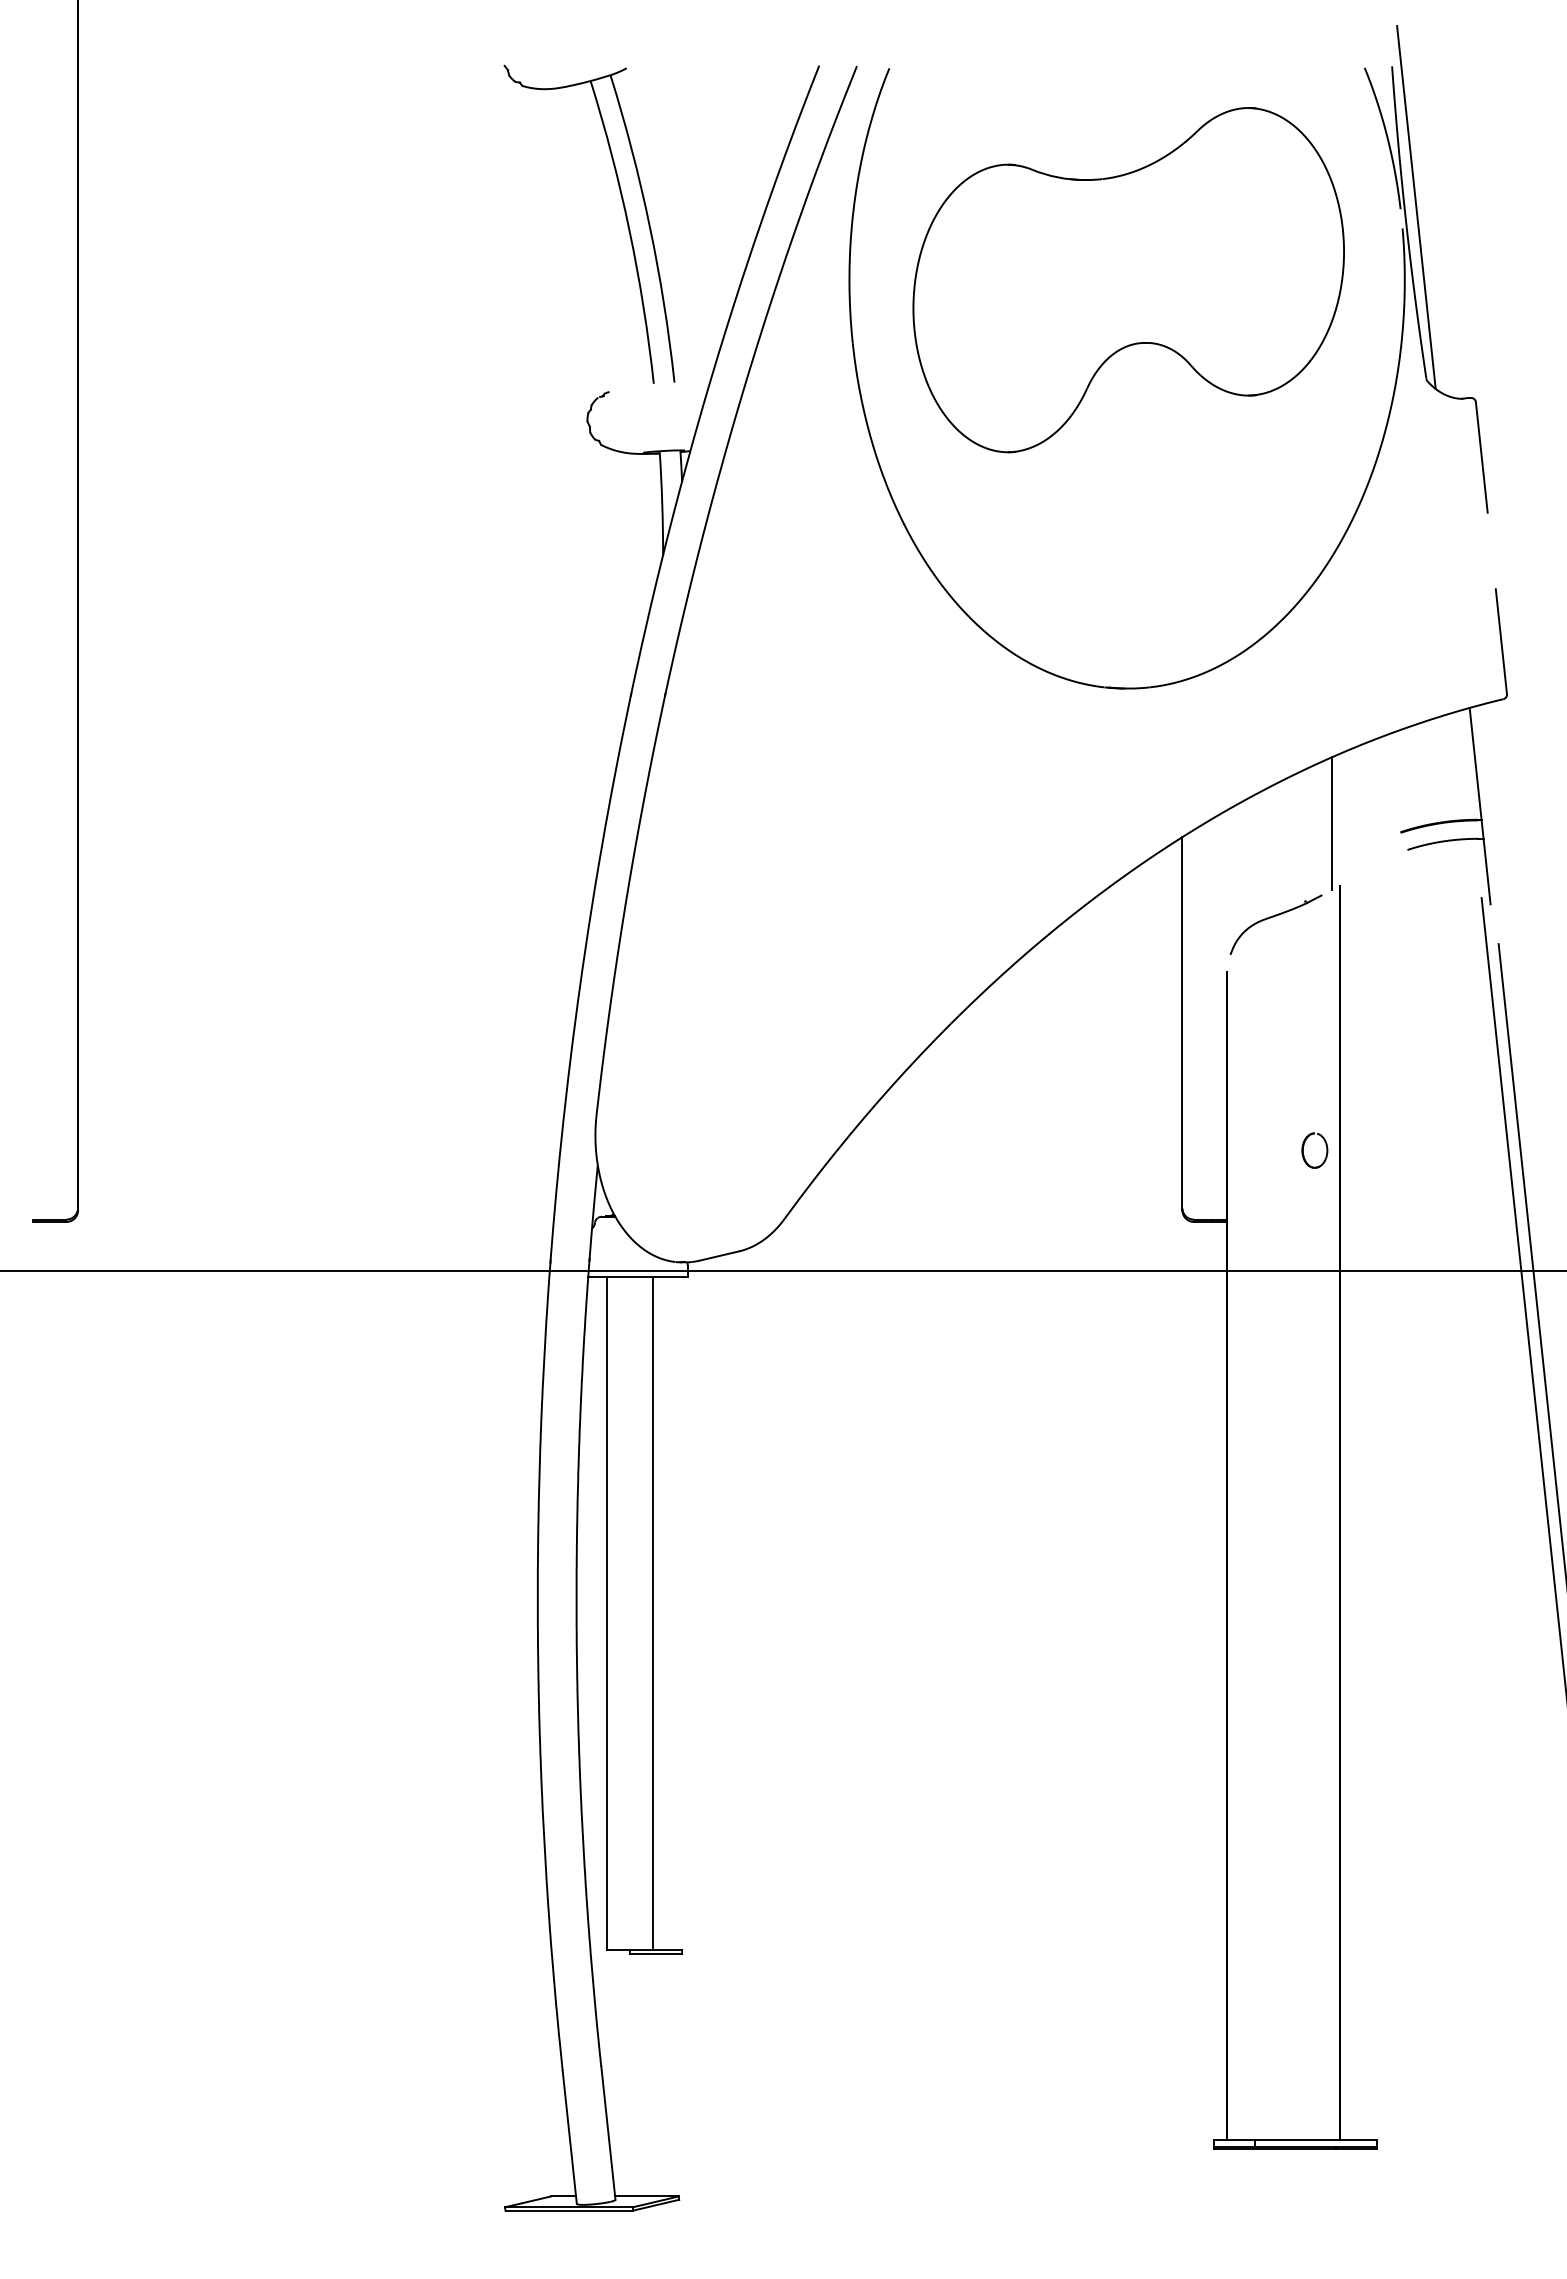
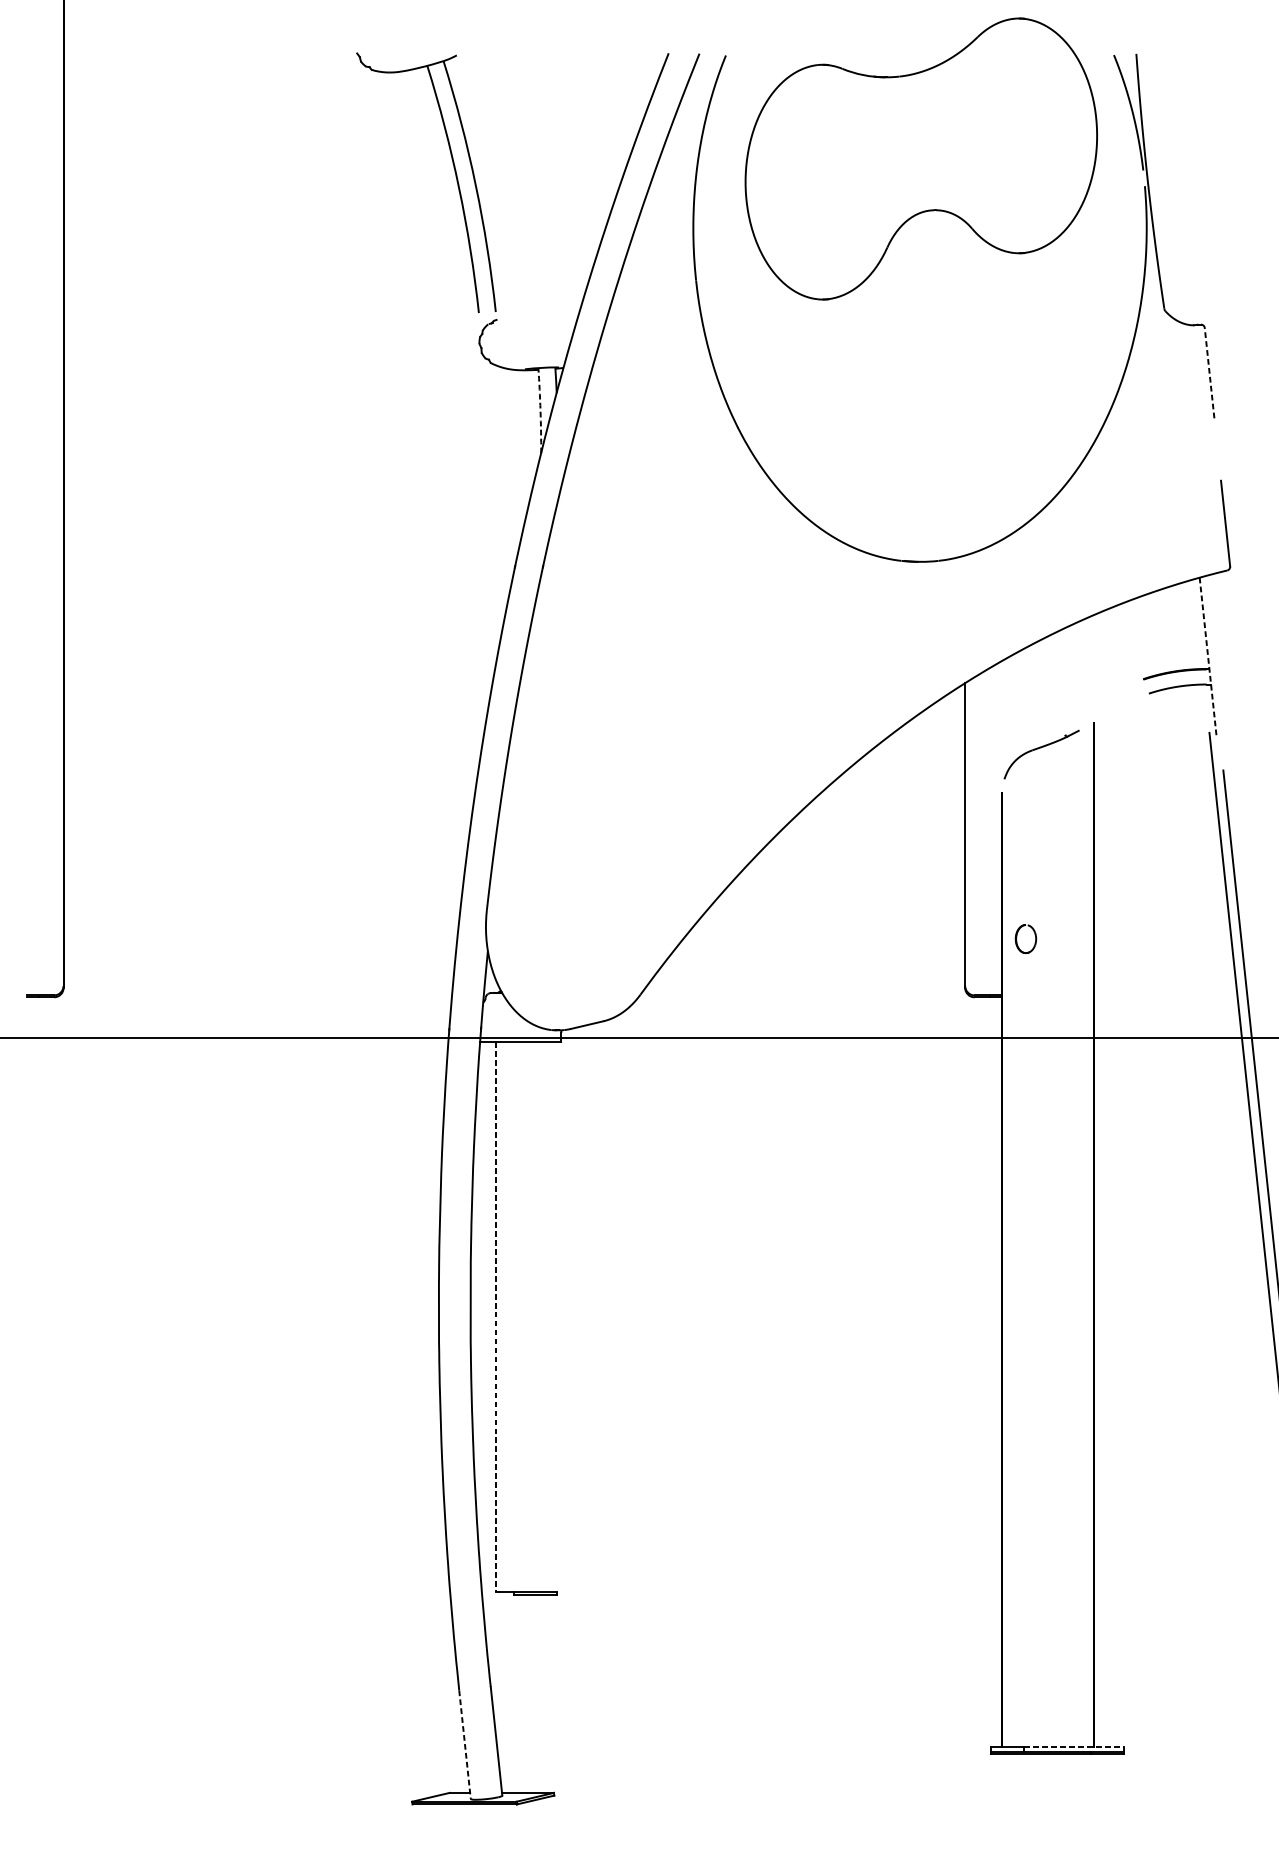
line: (1416, 207) -> (1156, 169), removed
part: (625, 217) -> (455, 177), moved
part: (1128, 280) -> (921, 159), moved
line: (1481, 457) -> (1209, 373), solid -> dashed
arc: (662, 503) -> (540, 410), solid -> dashed
line: (1480, 806) -> (1208, 658), solid -> dashed
line: (1331, 823) -> (1086, 672), removed
part: (1304, 1146) -> (1017, 935), moved
line: (607, 1613) -> (495, 1316), solid -> dashed
line: (653, 1613) -> (533, 1316), removed
line: (569, 2137) -> (464, 1744), solid -> dashed
line: (1315, 2139) -> (1073, 1746), solid -> dashed

